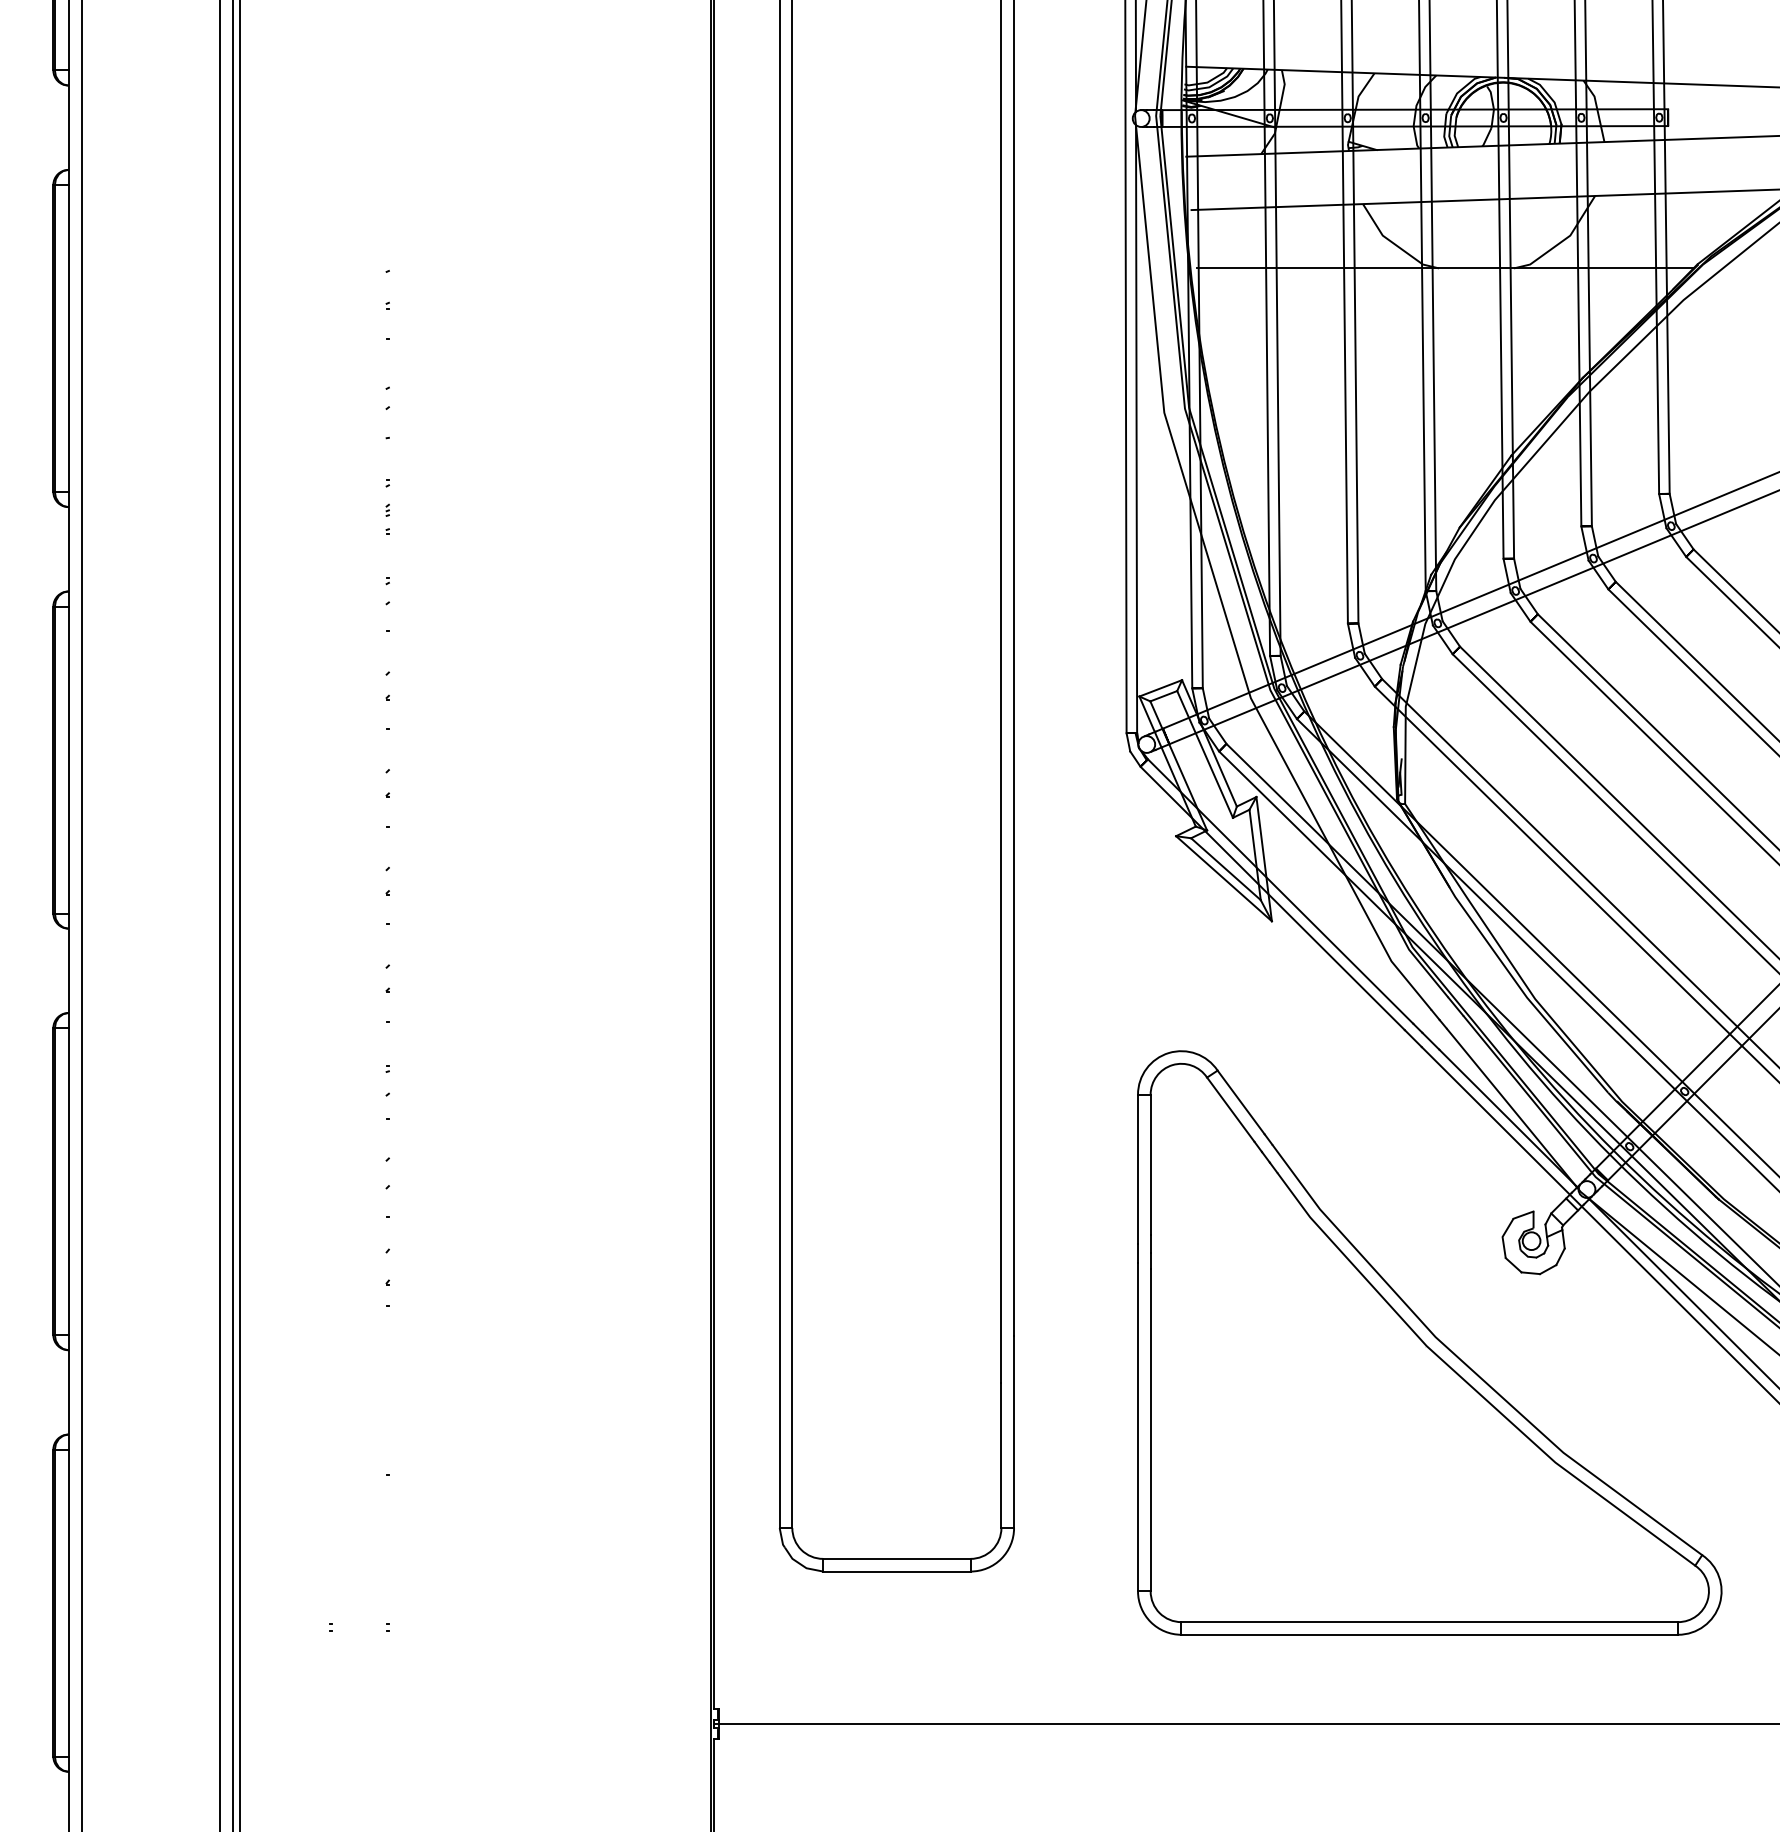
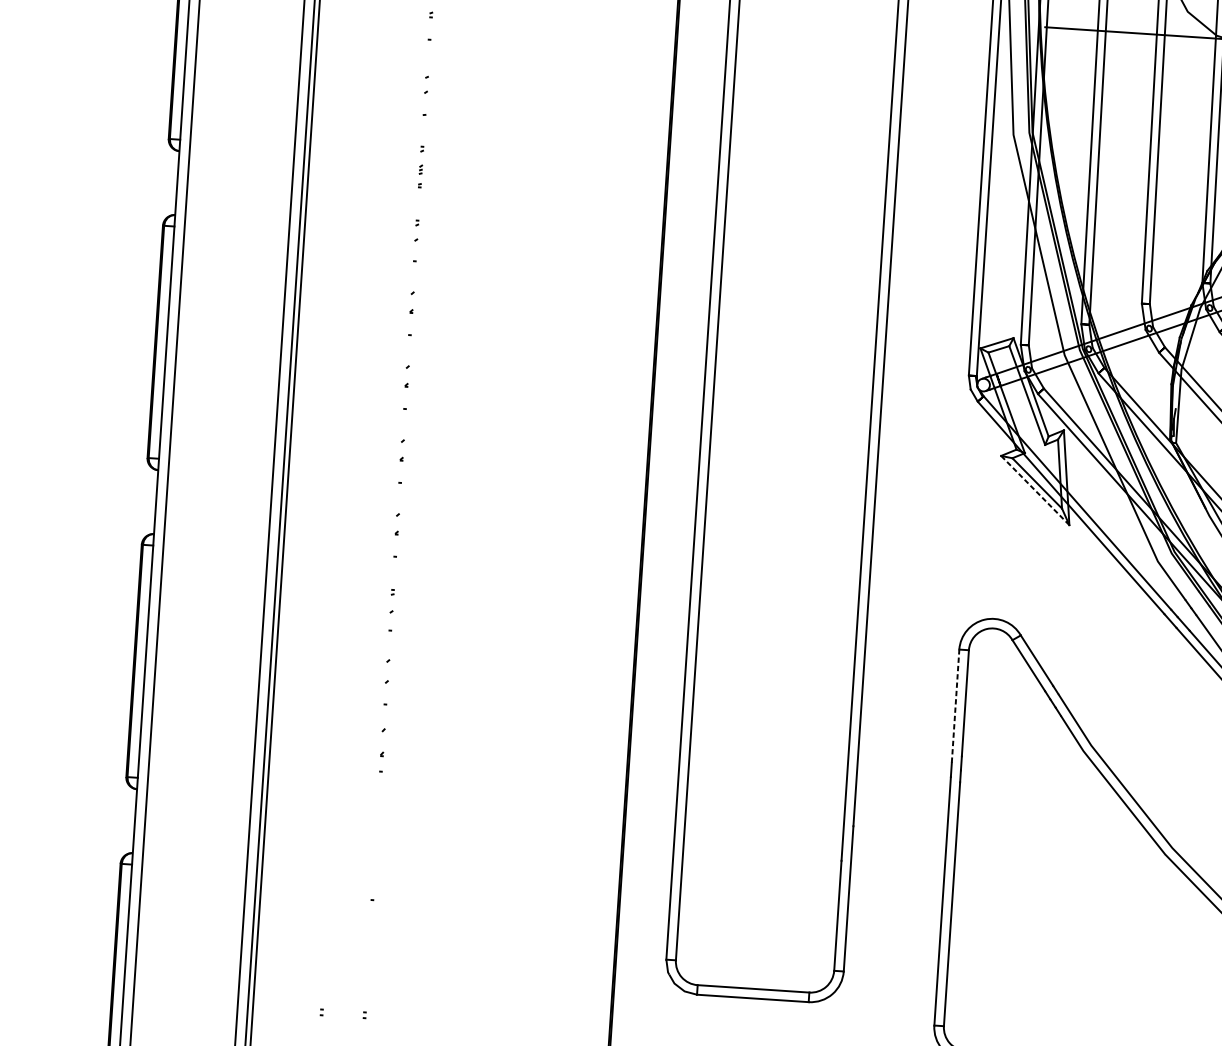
line: (1223, 878) -> (1034, 490), solid -> dashed
line: (1138, 1169) -> (955, 706), solid -> dashed

